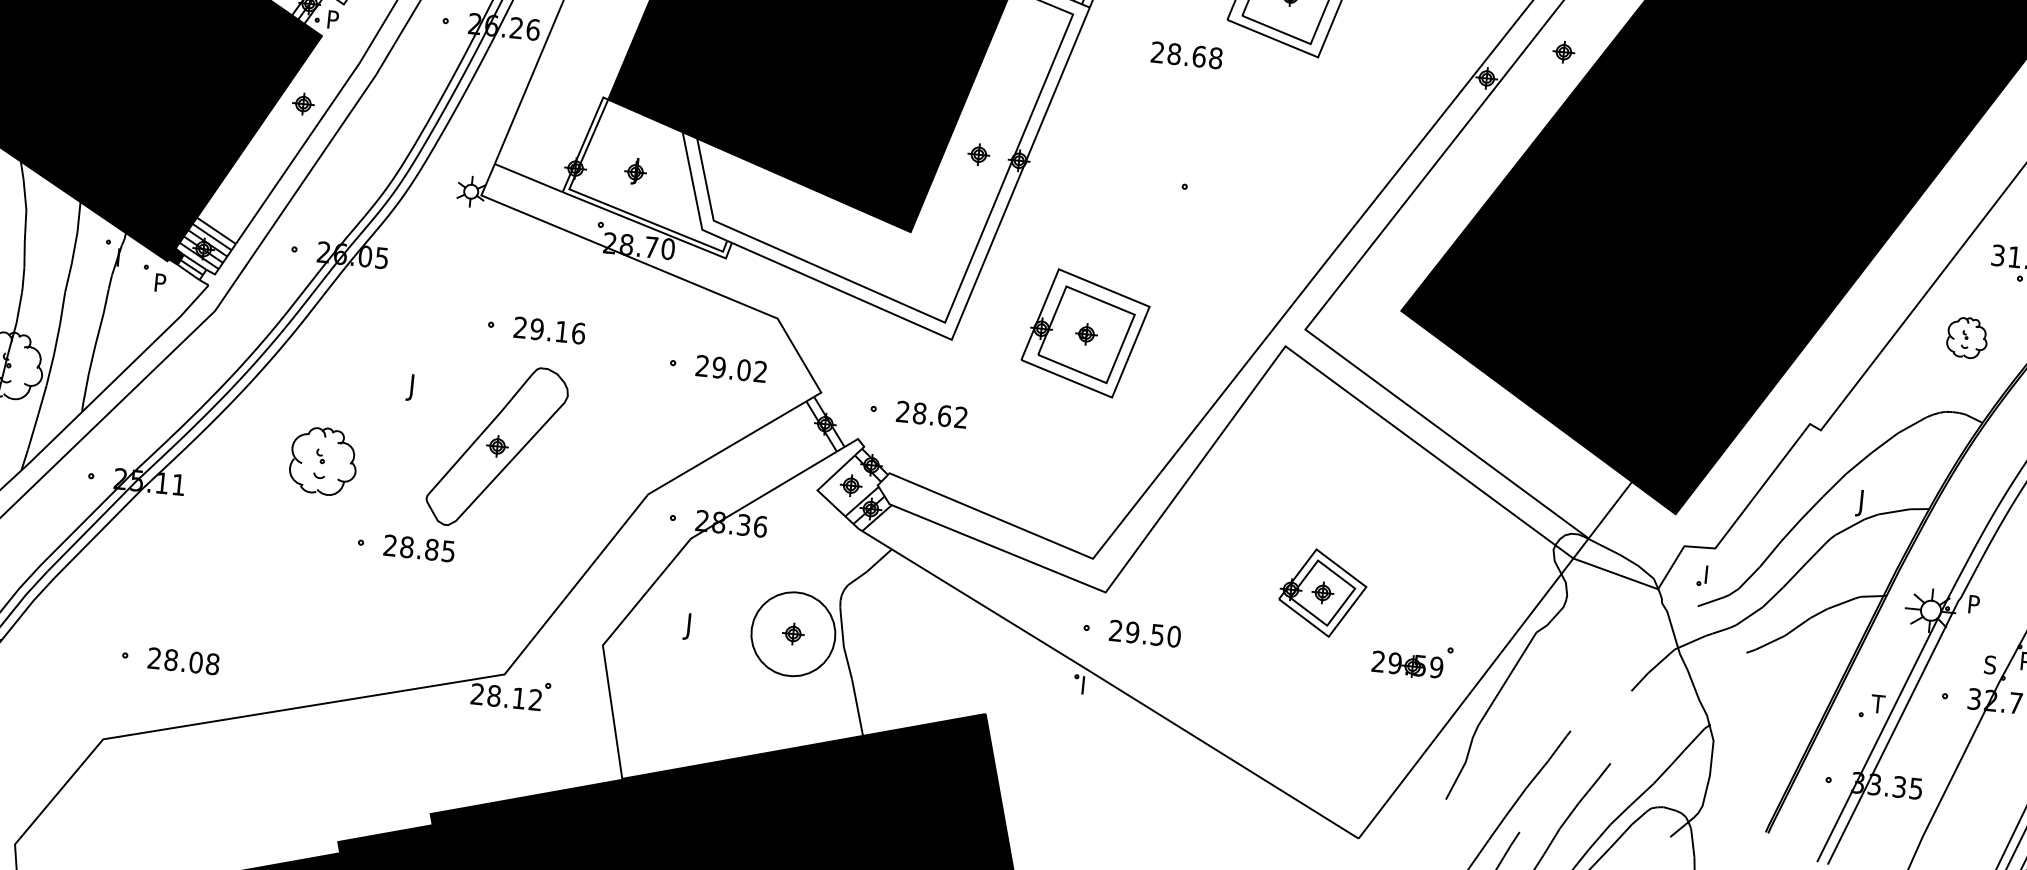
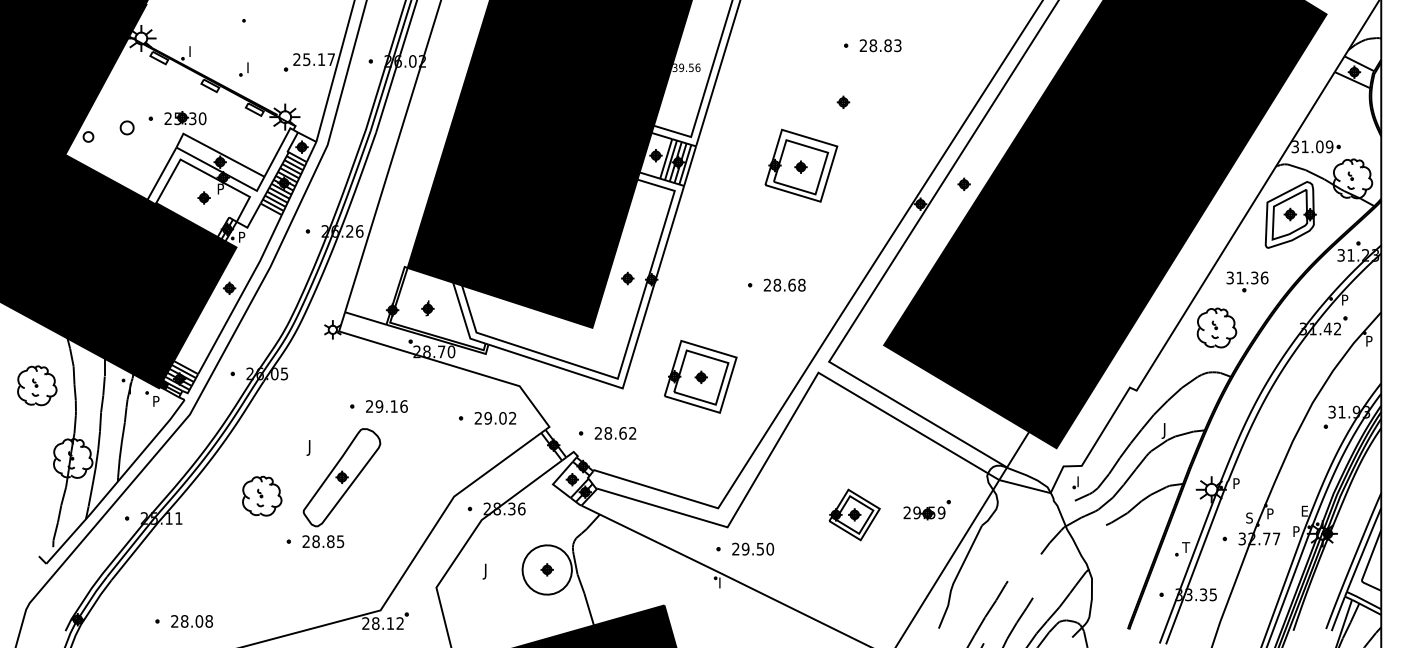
text: (1186, 54) -> (784, 284), moved
part: (1966, 336) -> (1216, 327), size x1.67
part: (496, 446) -> (341, 477), moved
part: (1411, 660) -> (926, 510), moved

